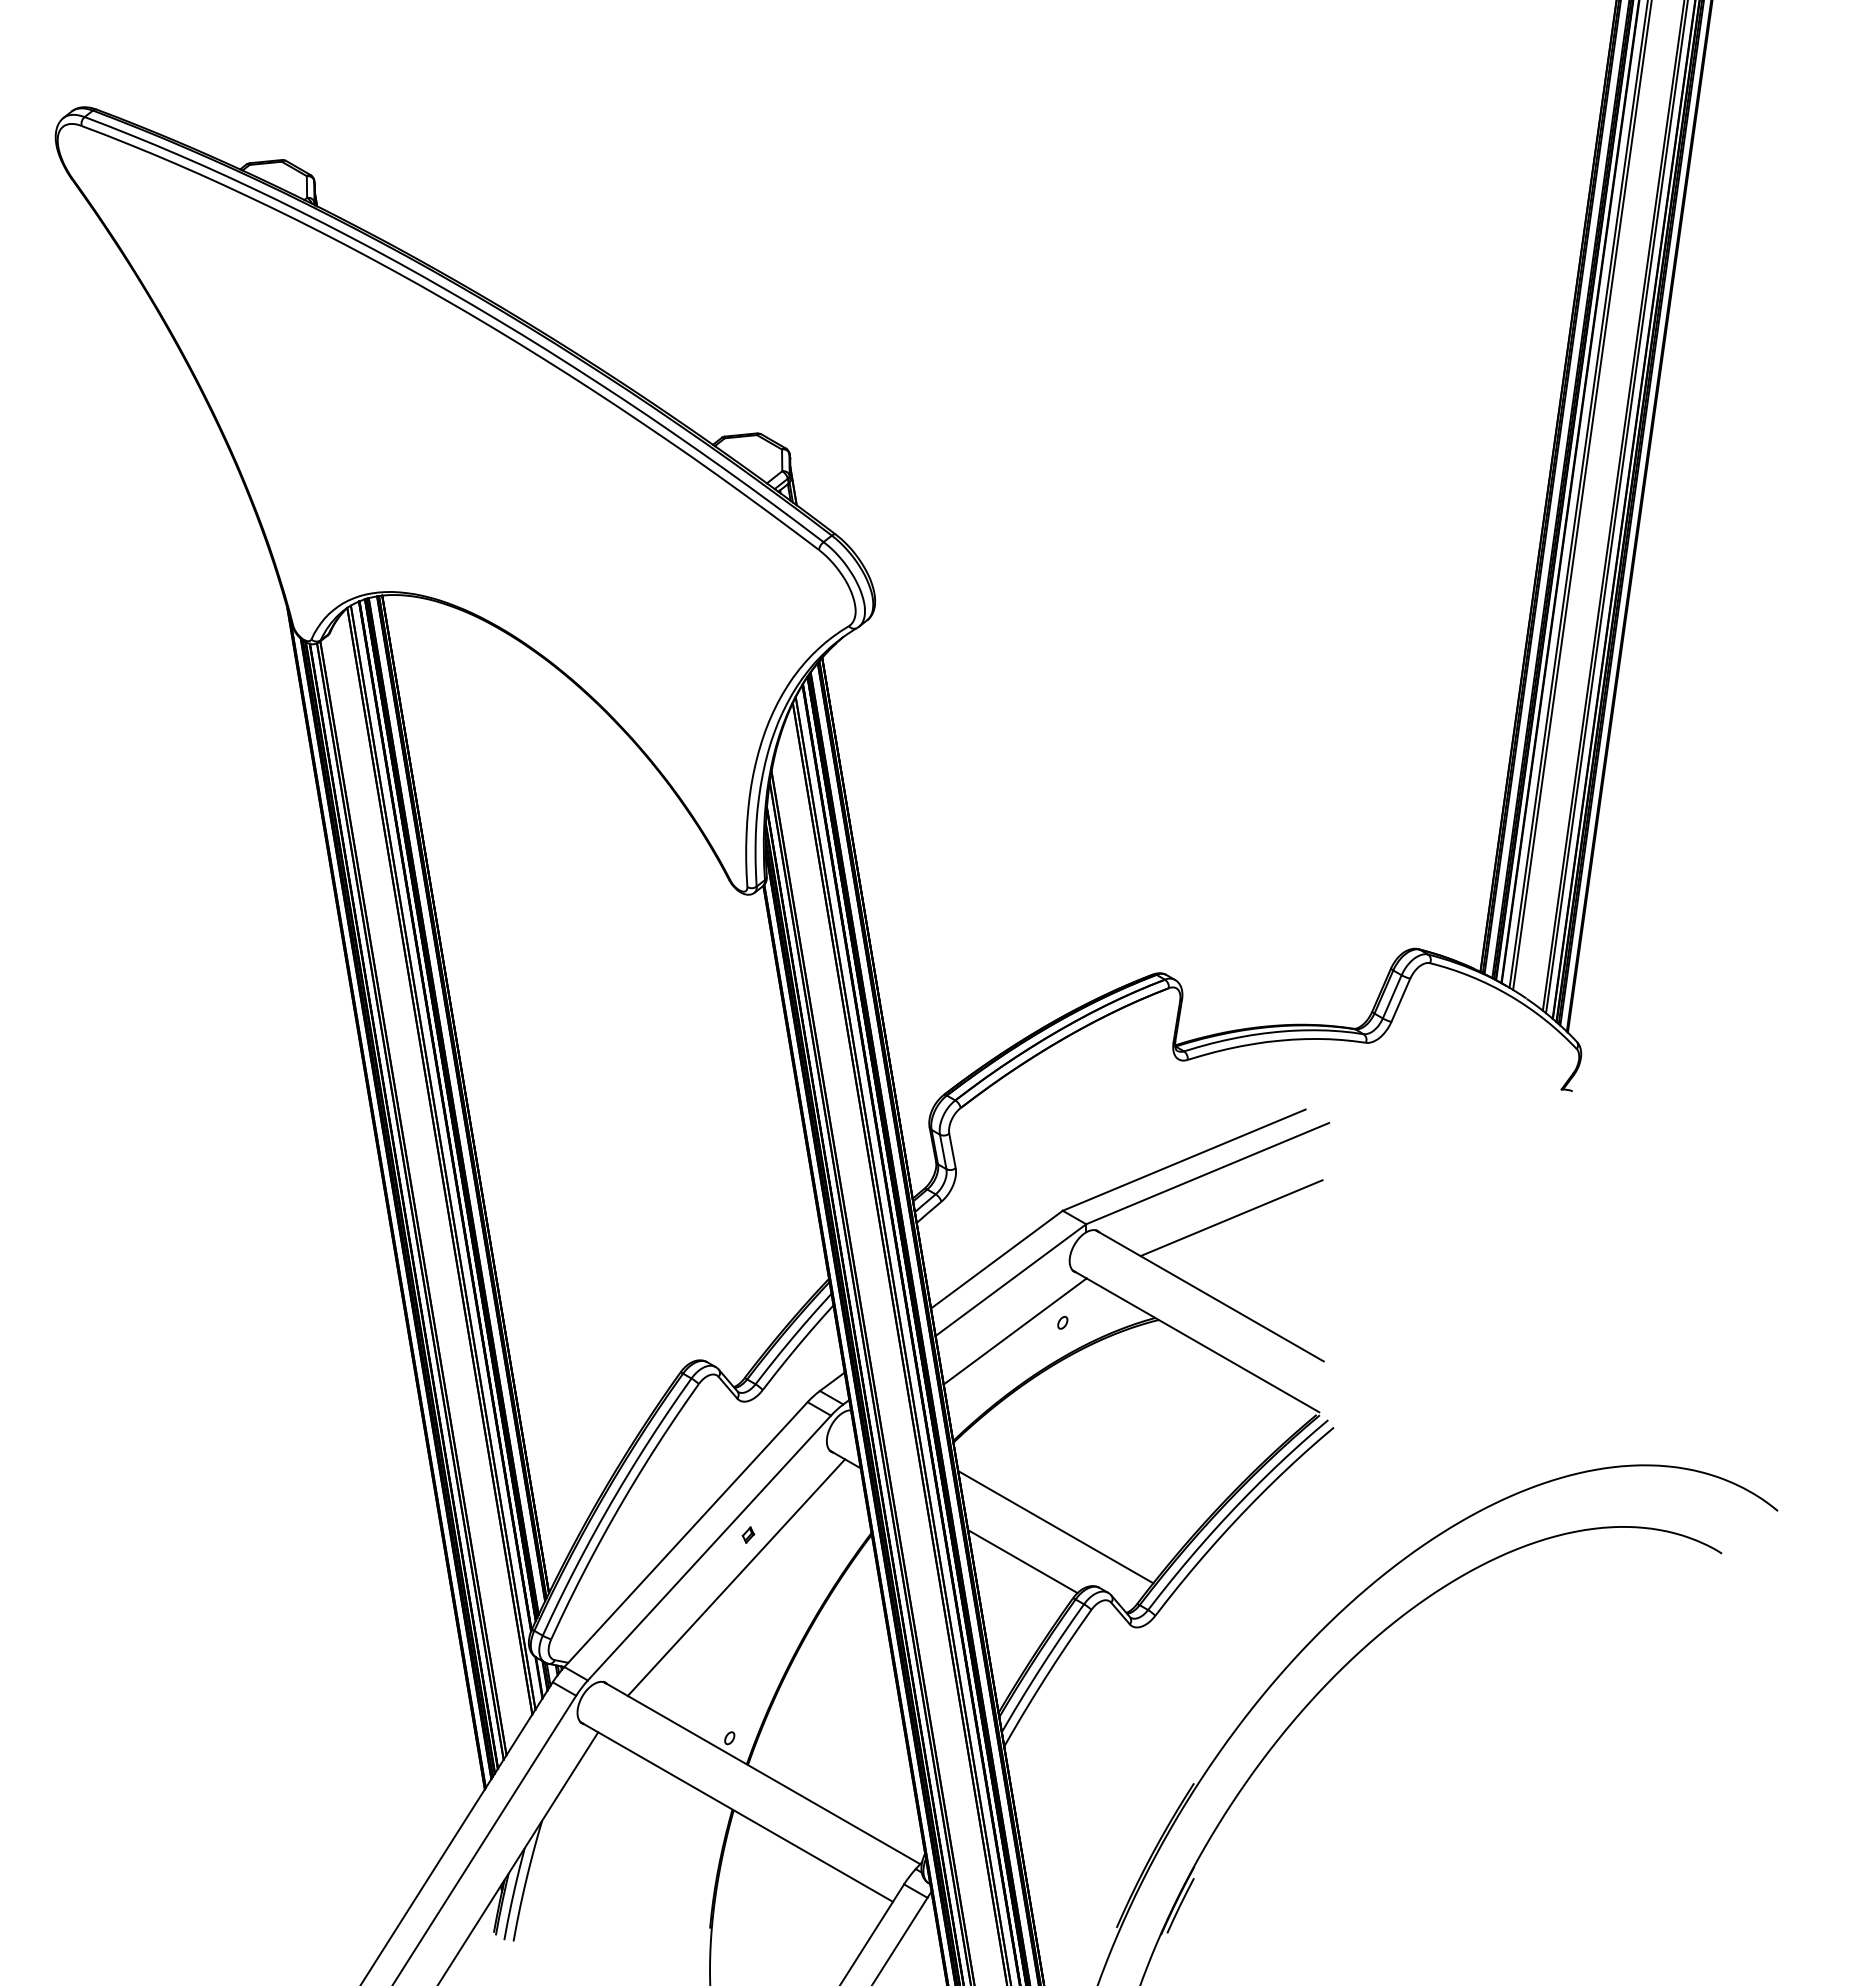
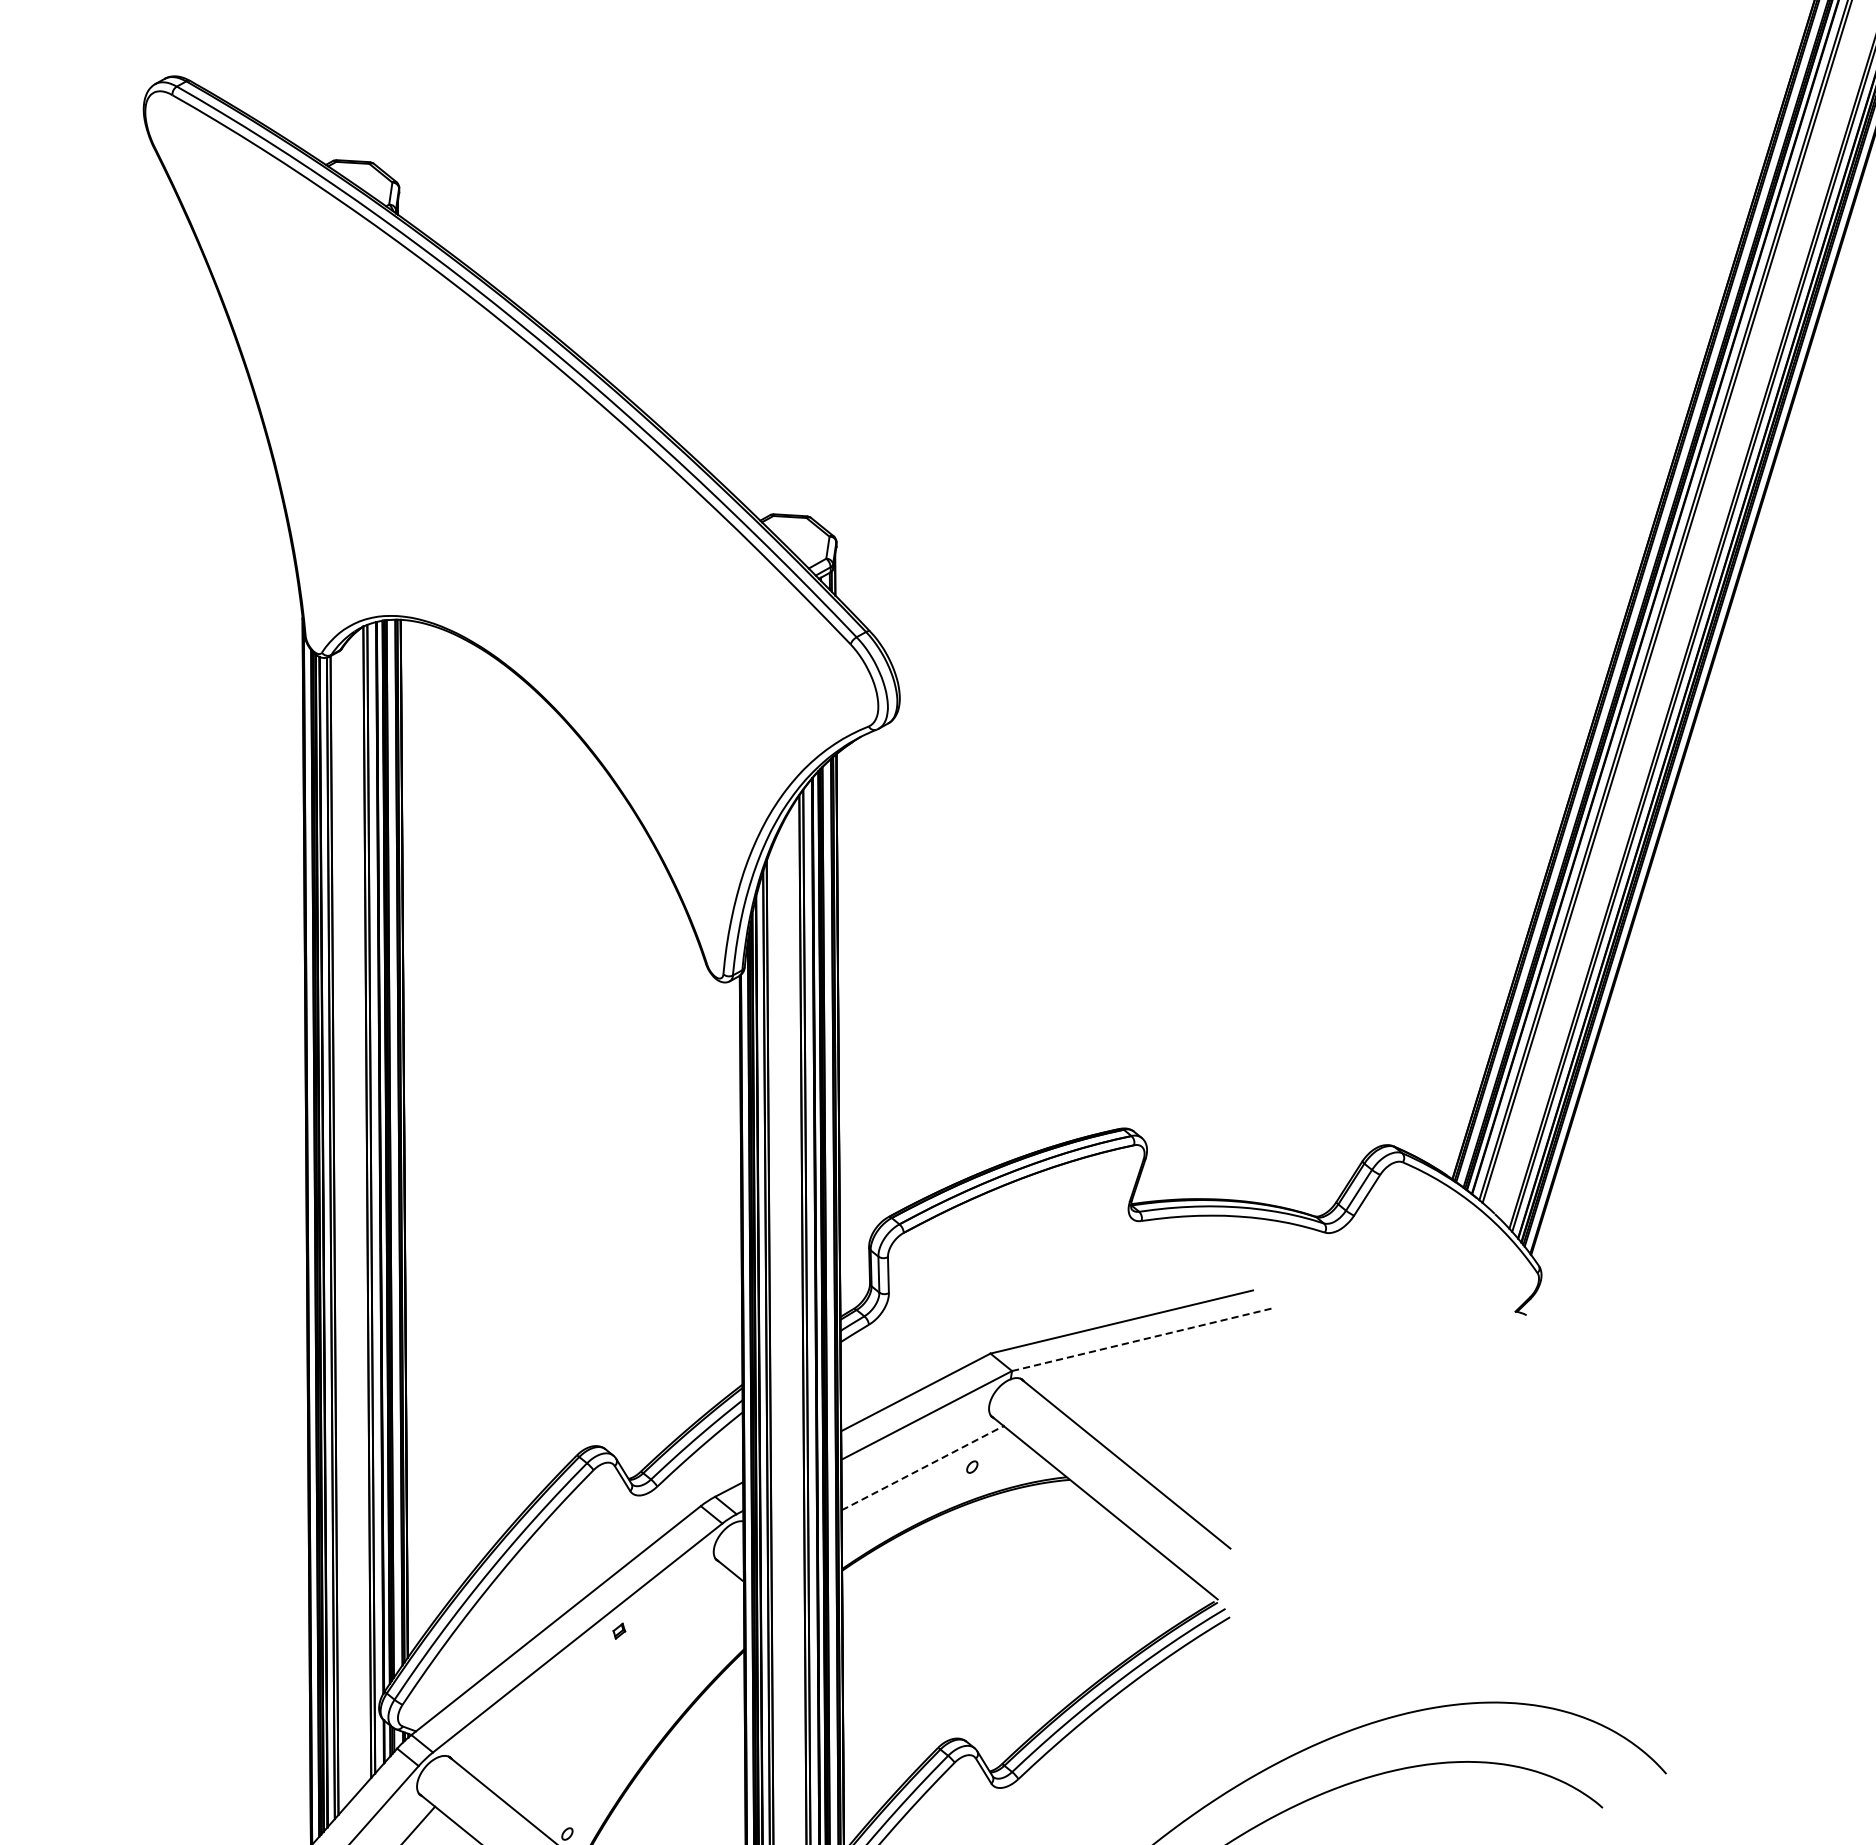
line: (1207, 1173) -> (1143, 1339), solid -> dashed
line: (1231, 1218) -> (1160, 1388), removed
line: (1014, 1331) -> (921, 1468), solid -> dashed
line: (1055, 1527) -> (931, 1673), removed
line: (1022, 1561) -> (892, 1702), removed
line: (736, 1577) -> (600, 1672), removed

